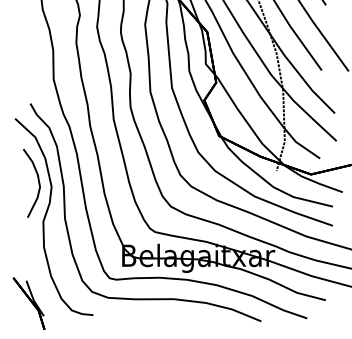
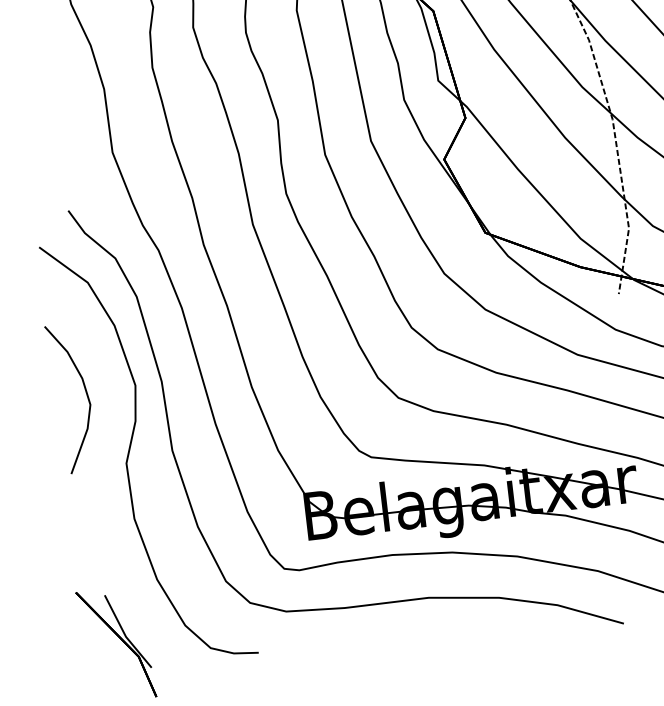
curve: (37, 179) -> (82, 388), moved

